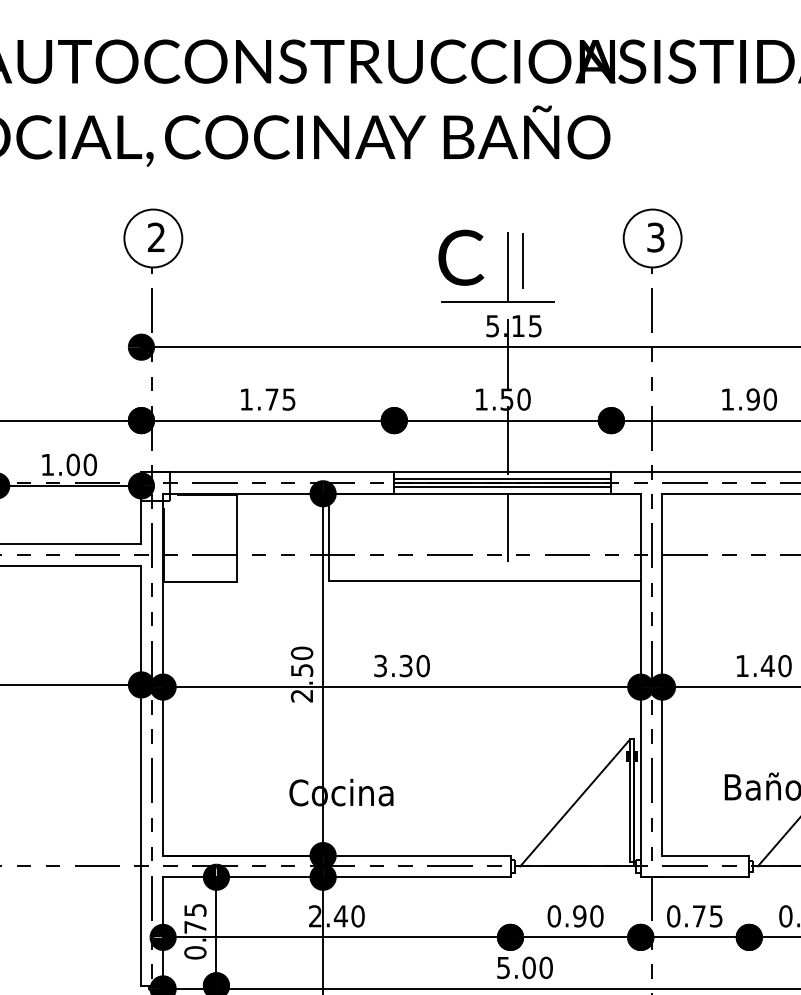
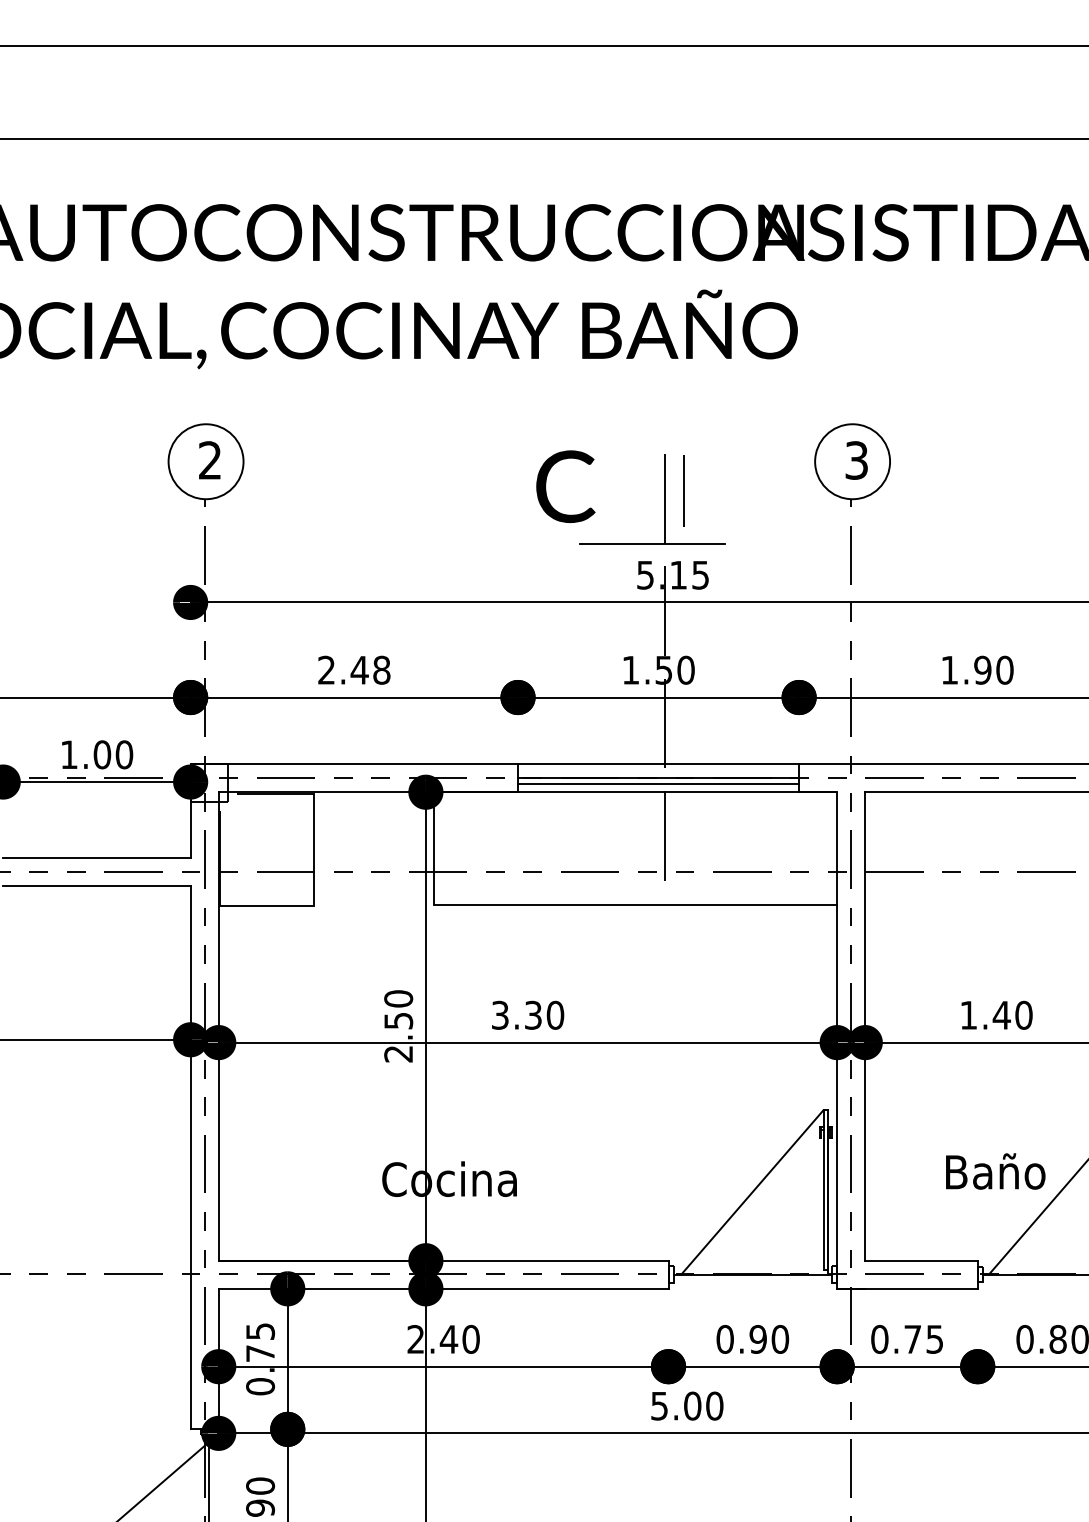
text: (461, 257) -> (565, 486), moved
text: (267, 398) -> (354, 669), 1.75 -> 2.48
line: (502, 478) -> (658, 772), removed

